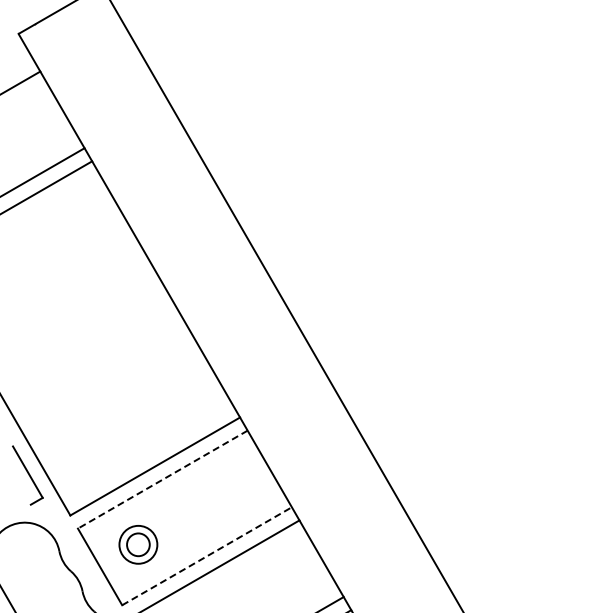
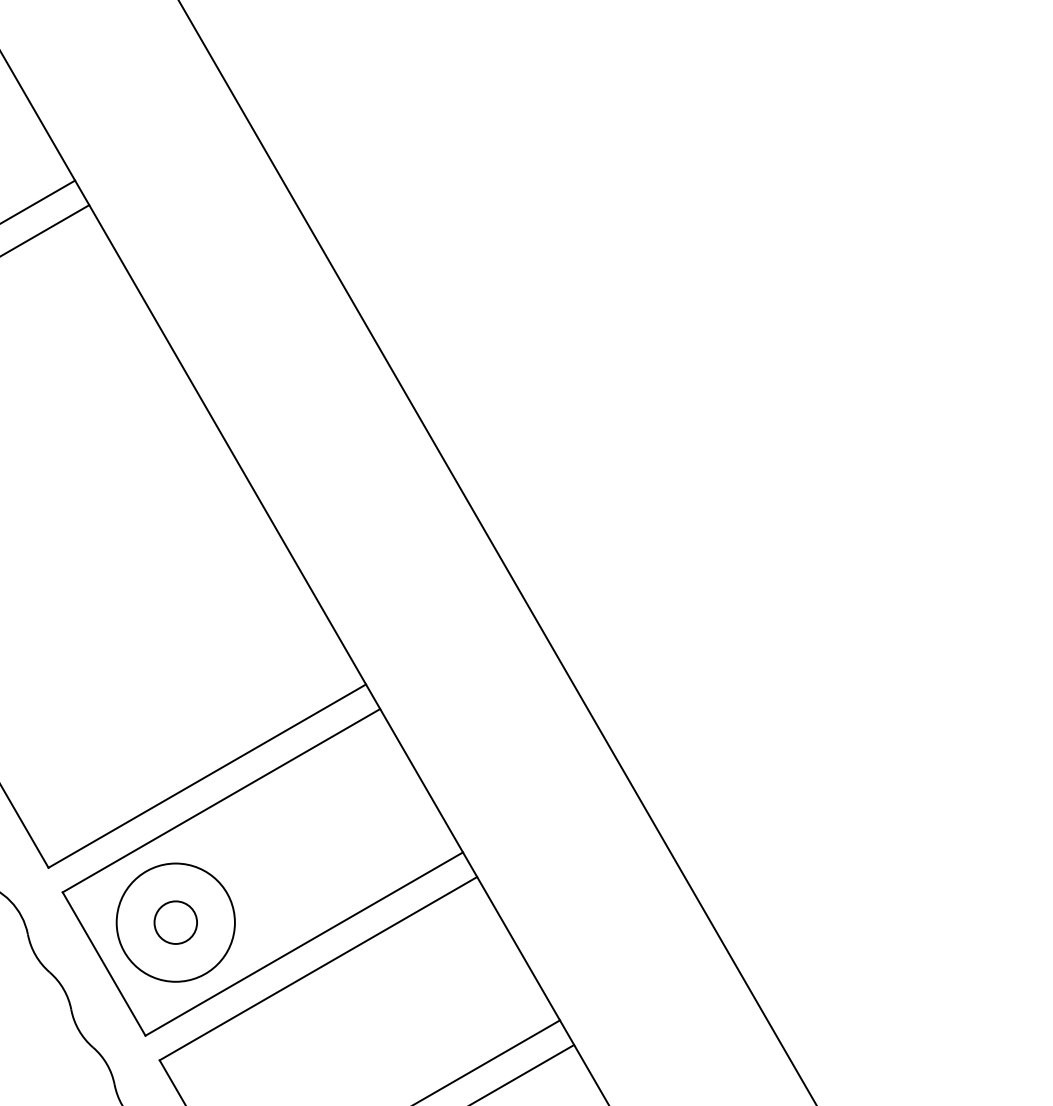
line: (162, 479) -> (220, 800), dashed -> solid
circle: (138, 544) -> (175, 922), size x1.67
line: (207, 556) -> (305, 944), dashed -> solid

